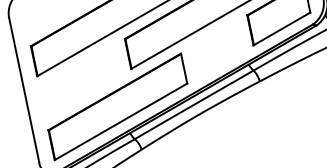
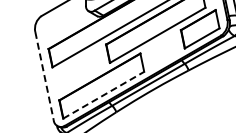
line: (24, 91) -> (44, 76), solid -> dashed
line: (120, 122) -> (103, 95), solid -> dashed

